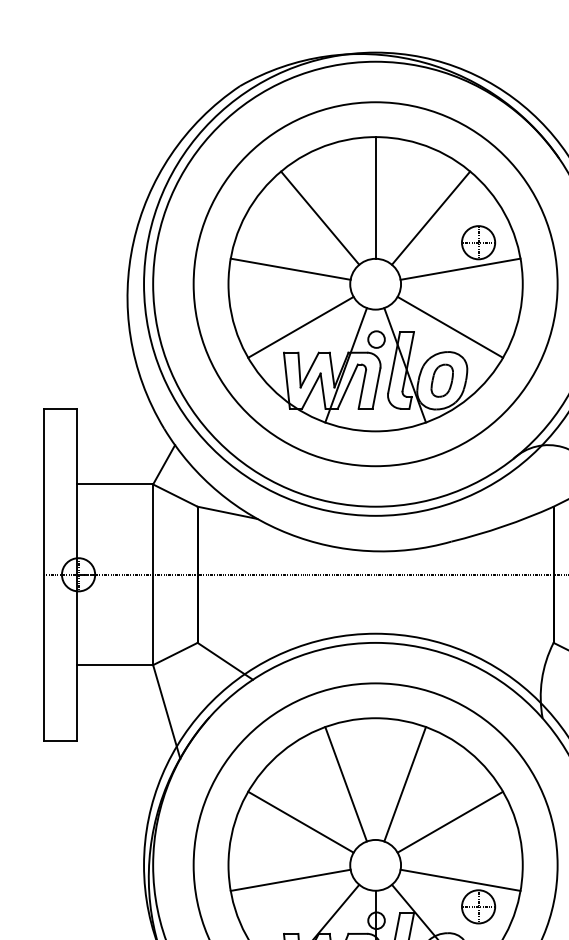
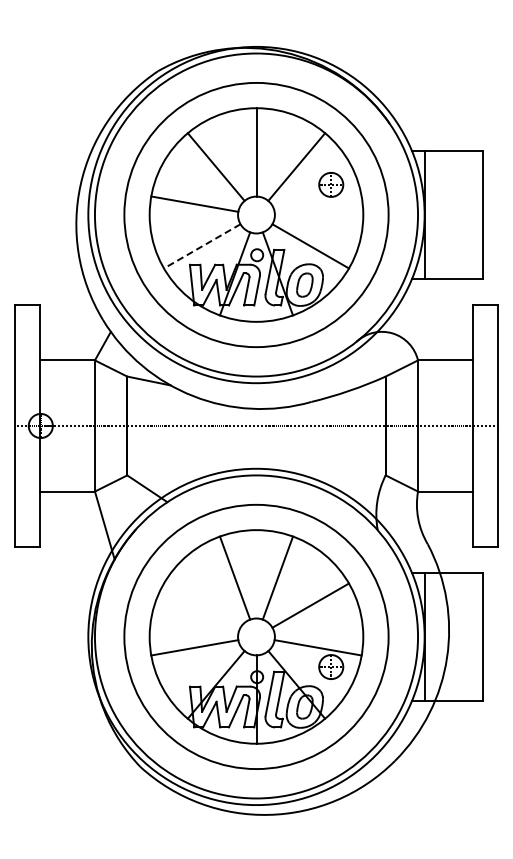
line: (459, 268) -> (317, 203), removed
line: (299, 327) -> (201, 246), solid -> dashed
line: (299, 822) -> (201, 605), removed

